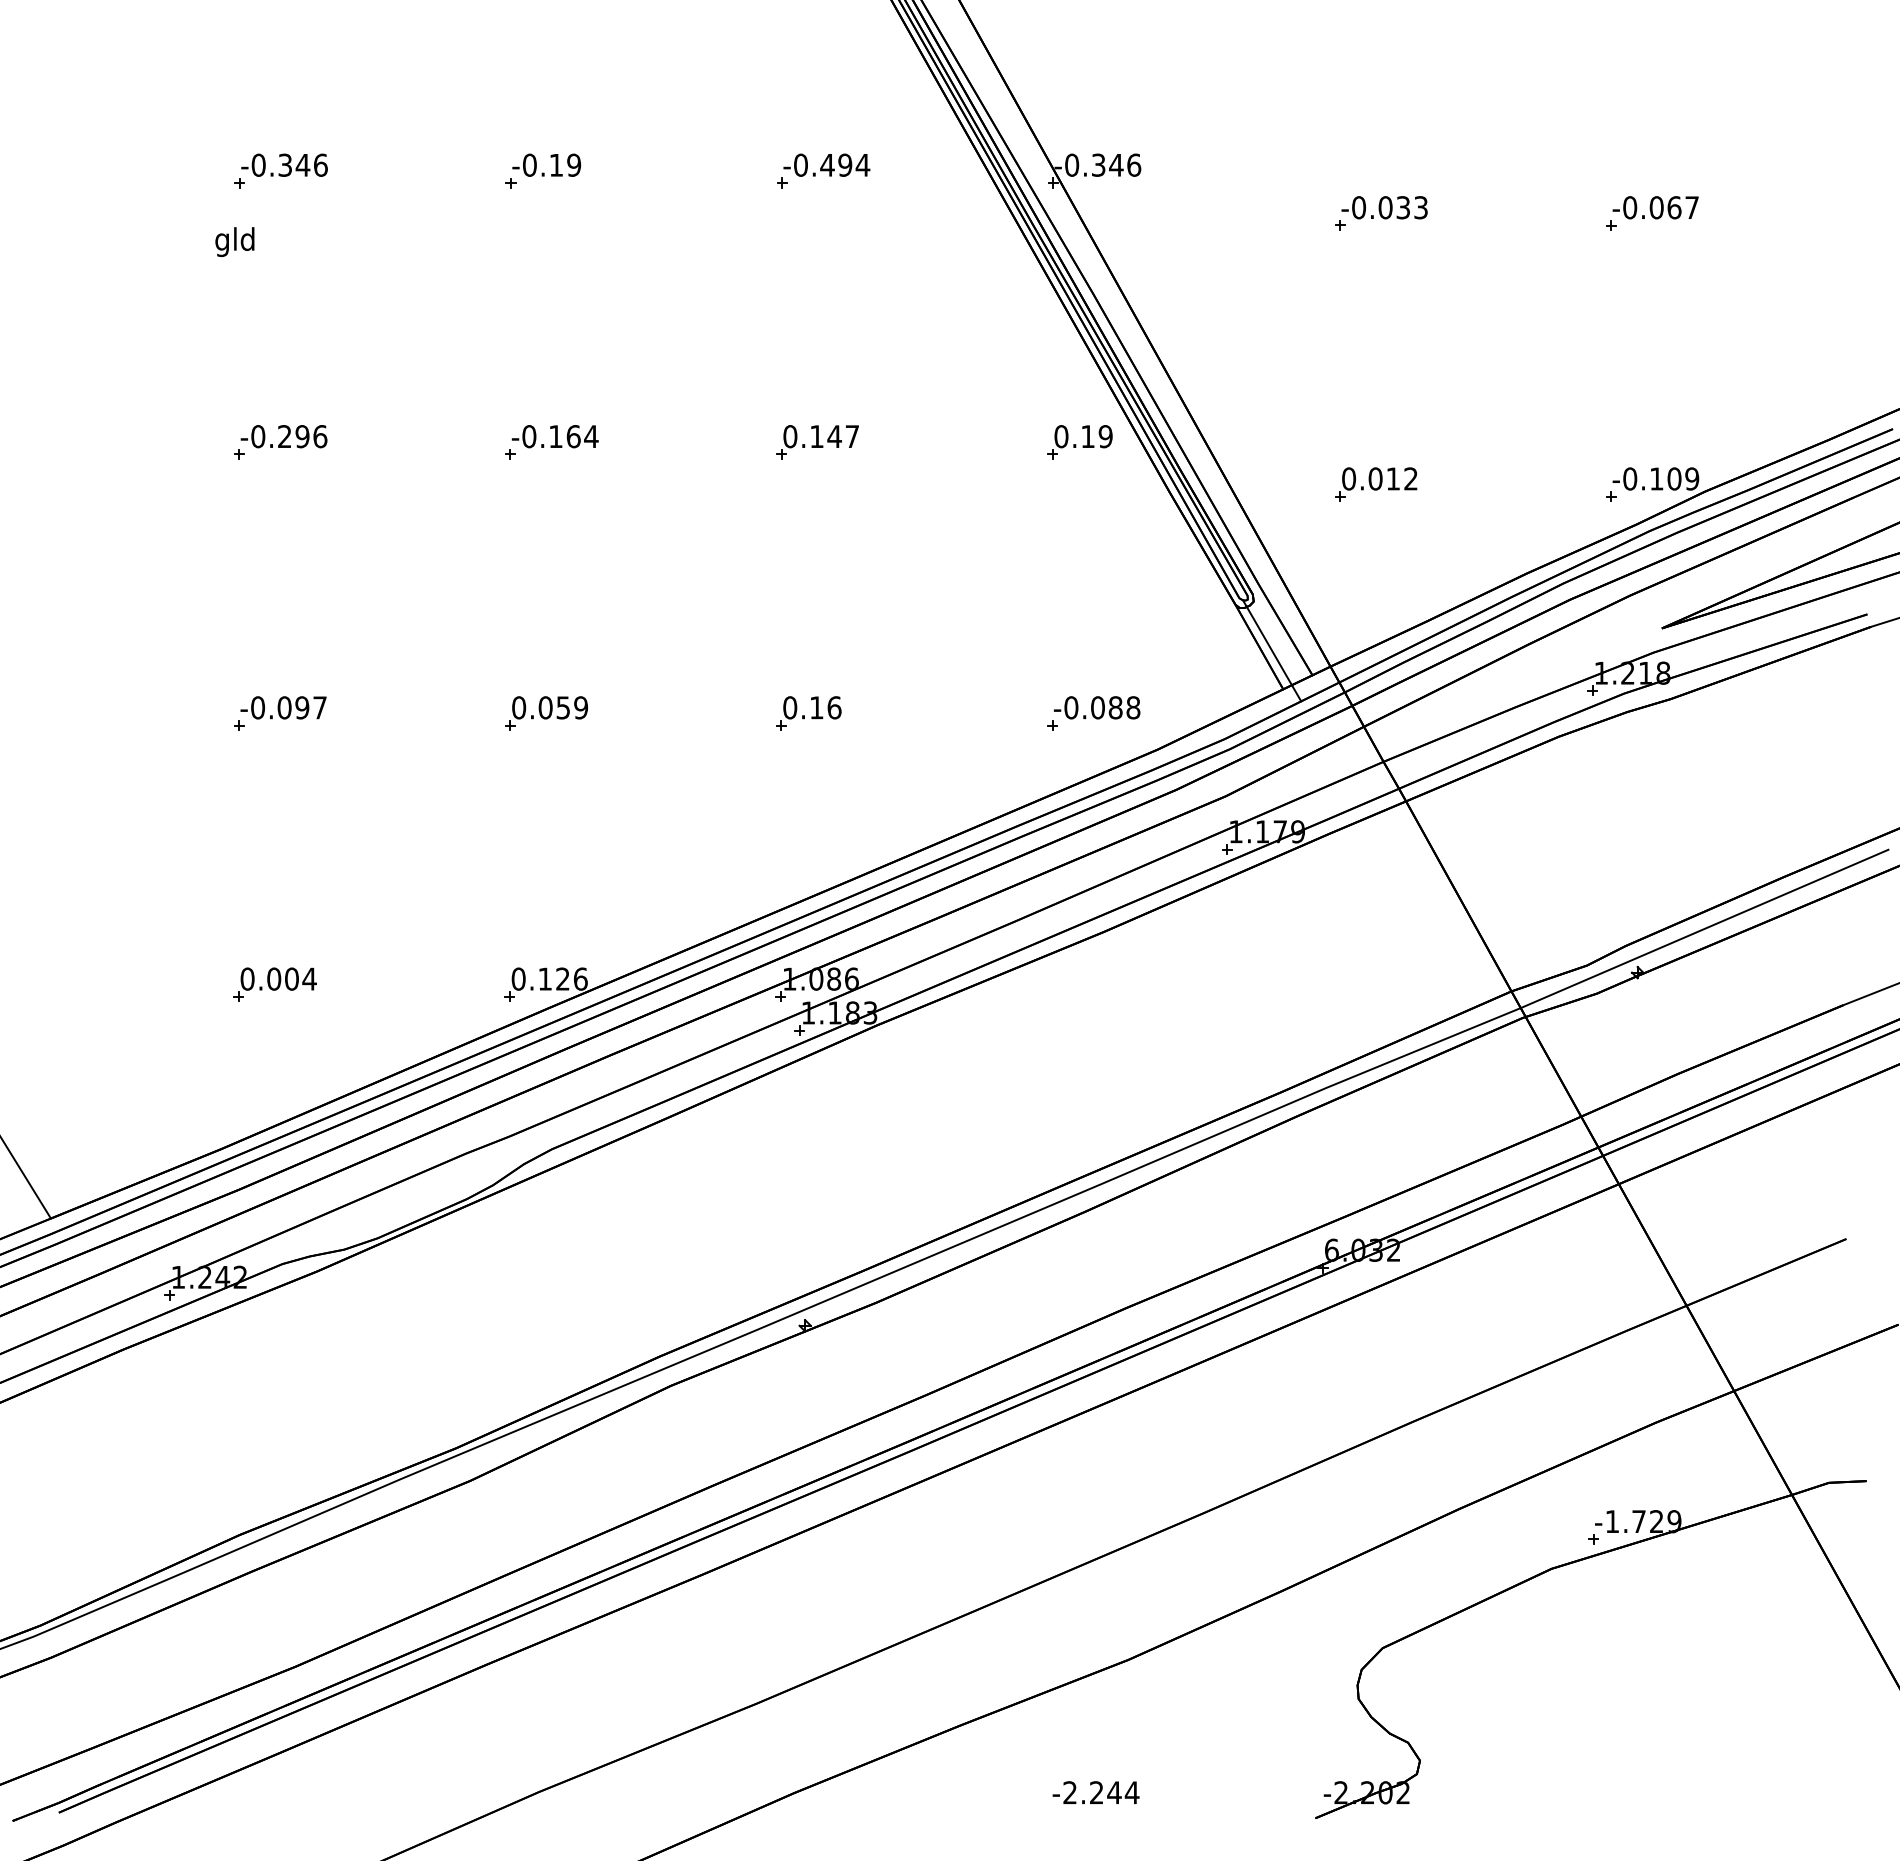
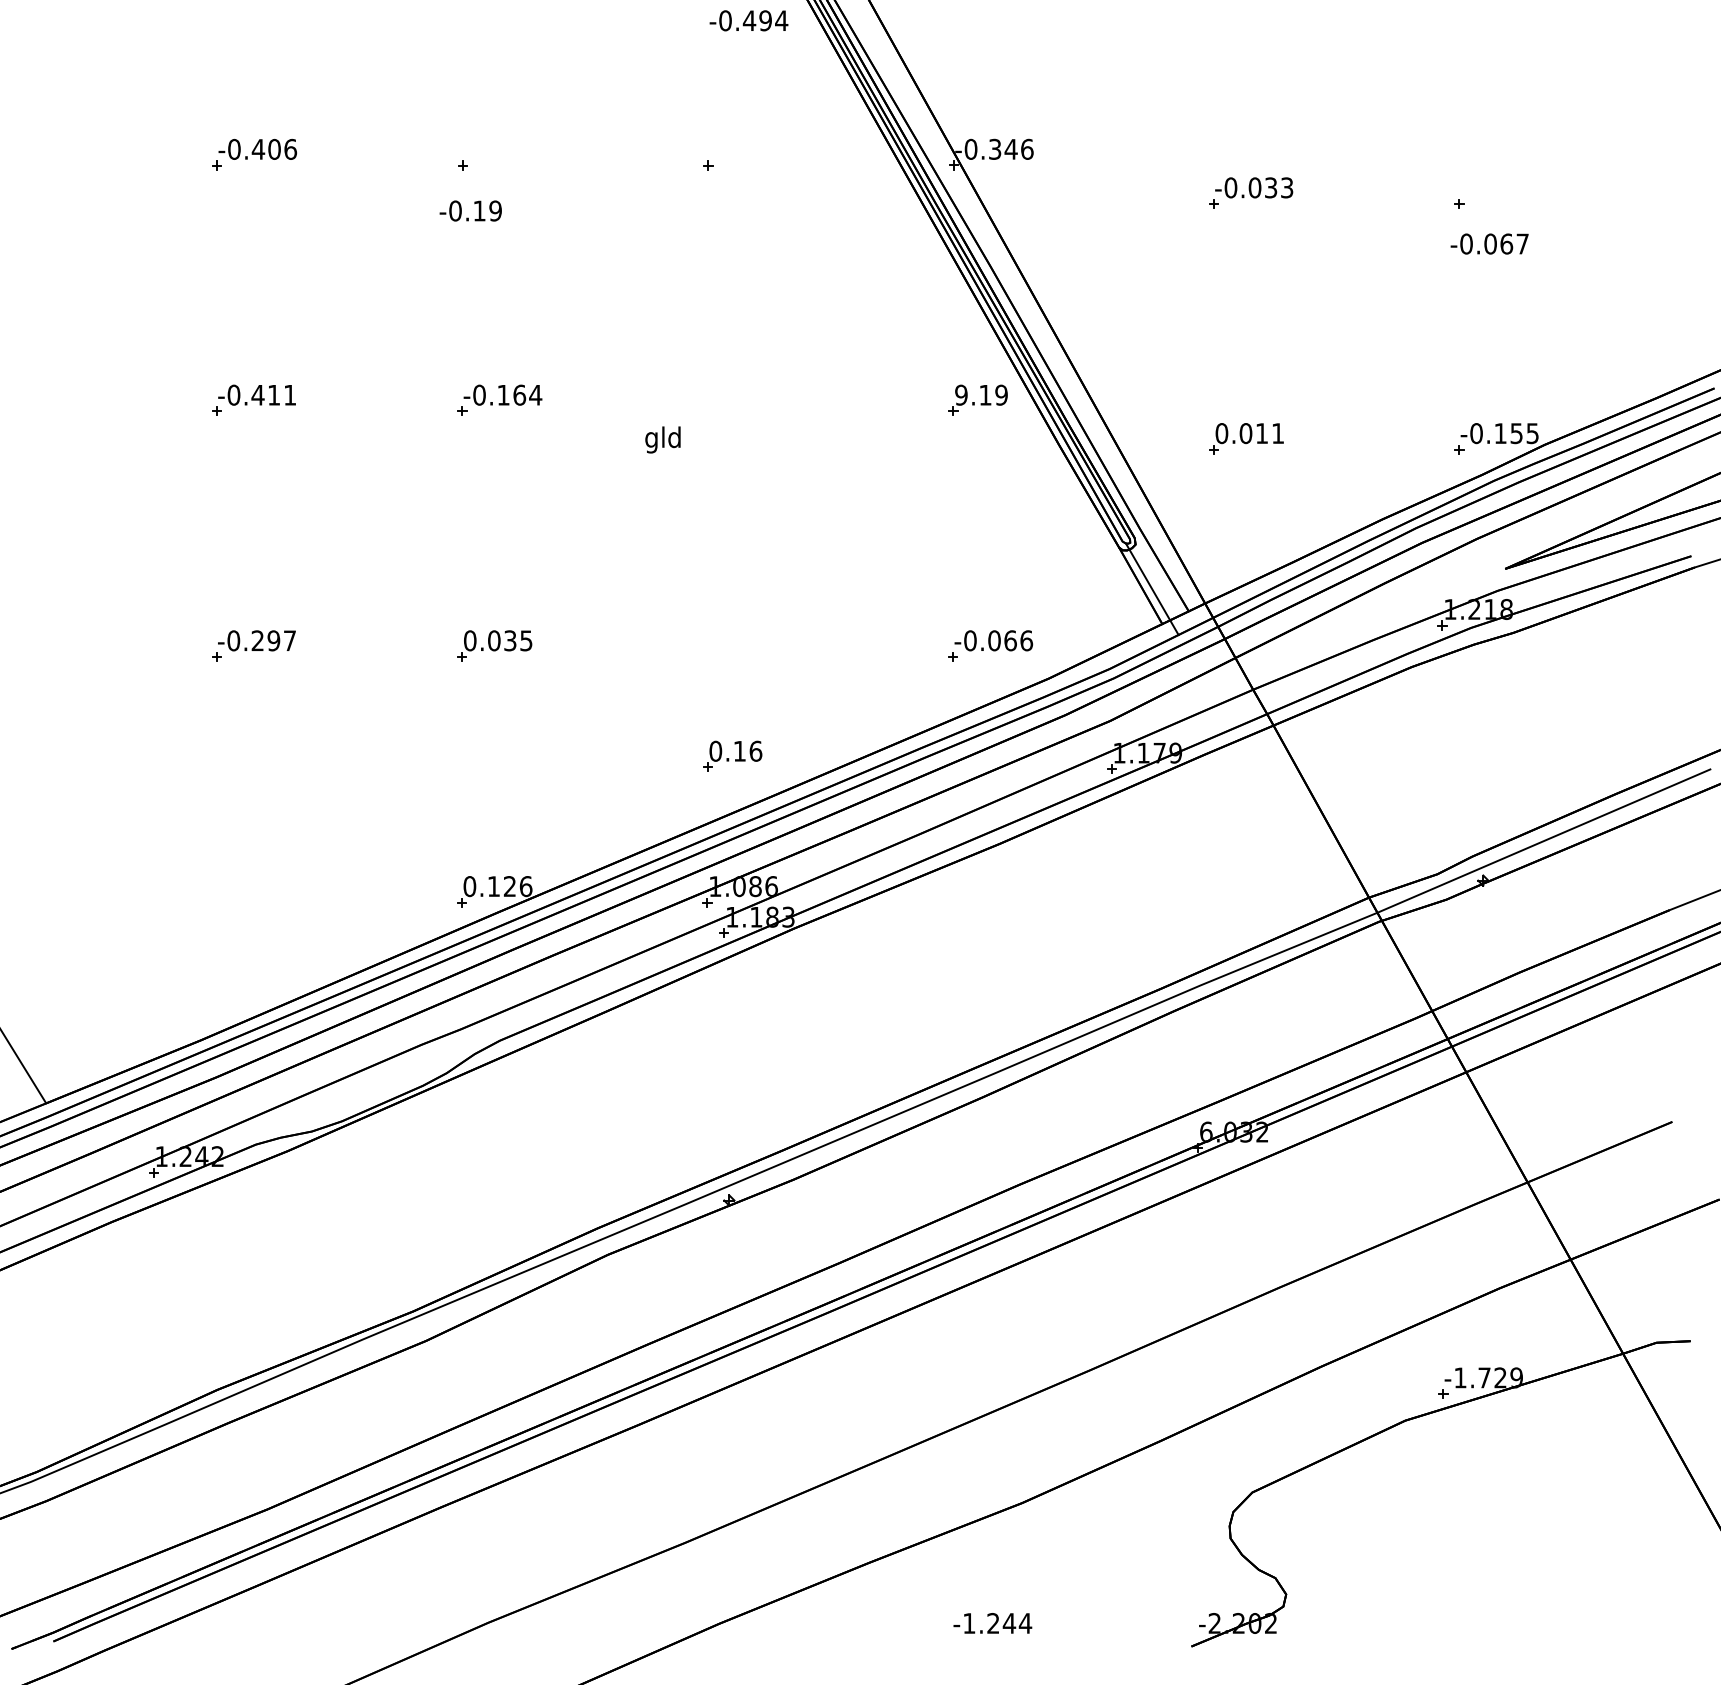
text: (293, 164) -> (265, 148), -0.346 -> -0.406
text: (546, 164) -> (470, 210), moved
text: (826, 164) -> (748, 20), moved
text: (1655, 207) -> (1489, 243), moved
text: (234, 241) -> (662, 439), moved
text: (302, 436) -> (274, 395), -0.296 -> -0.411
text: (1061, 436) -> (961, 395), 0.19 -> 9.19
part: (817, 442) -> (740, 400), removed
text: (1410, 478) -> (1277, 433), 0.012 -> 0.011
text: (1683, 478) -> (1524, 433), -0.109 -> -0.155
text: (284, 707) -> (257, 640), -0.097 -> -0.297
text: (572, 707) -> (518, 640), 0.059 -> 0.035
text: (1124, 707) -> (1018, 640), -0.088 -> -0.066
part: (808, 713) -> (732, 756), moved
part: (274, 984) -> (248, 891), removed
text: (1069, 1792) -> (968, 1623), -2.244 -> -1.244

